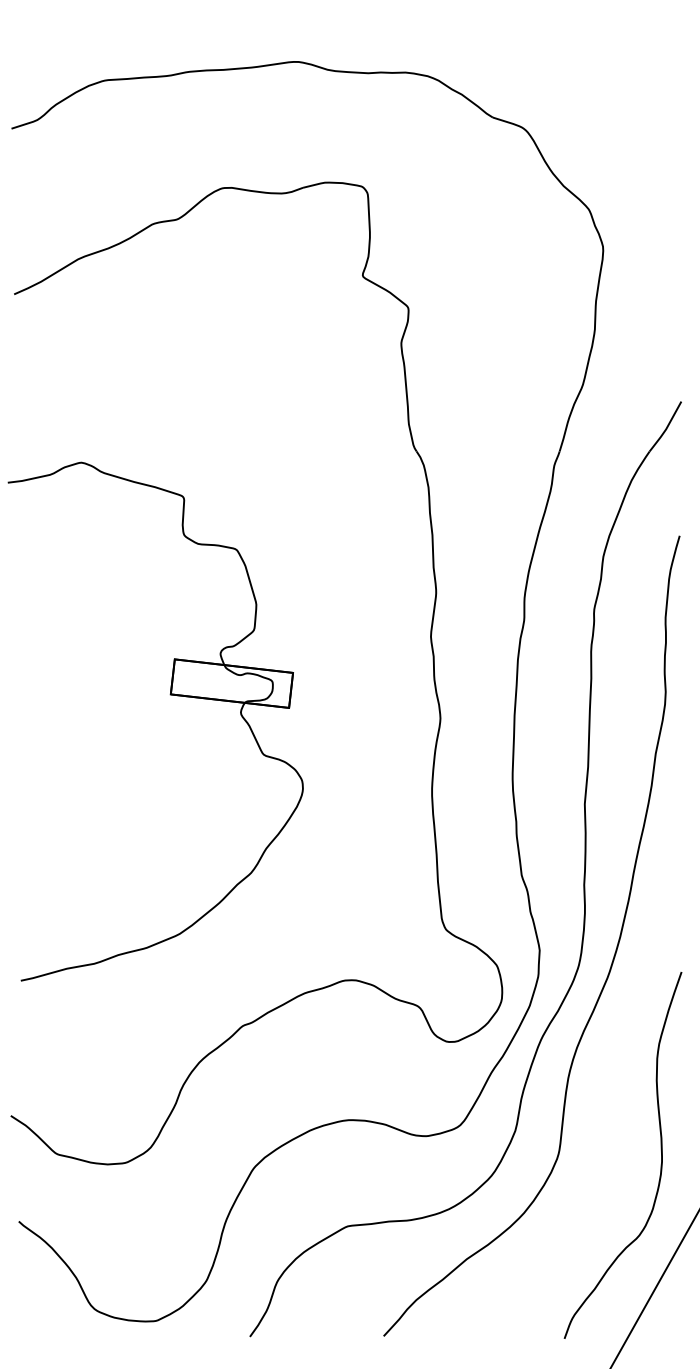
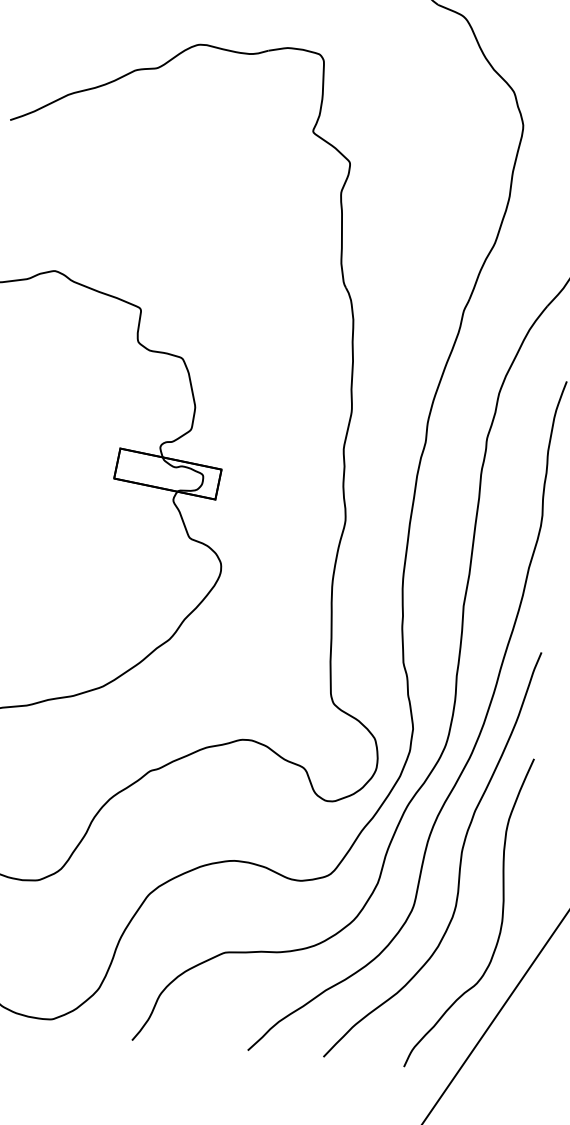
curve: (607, 1092) -> (460, 857), added

